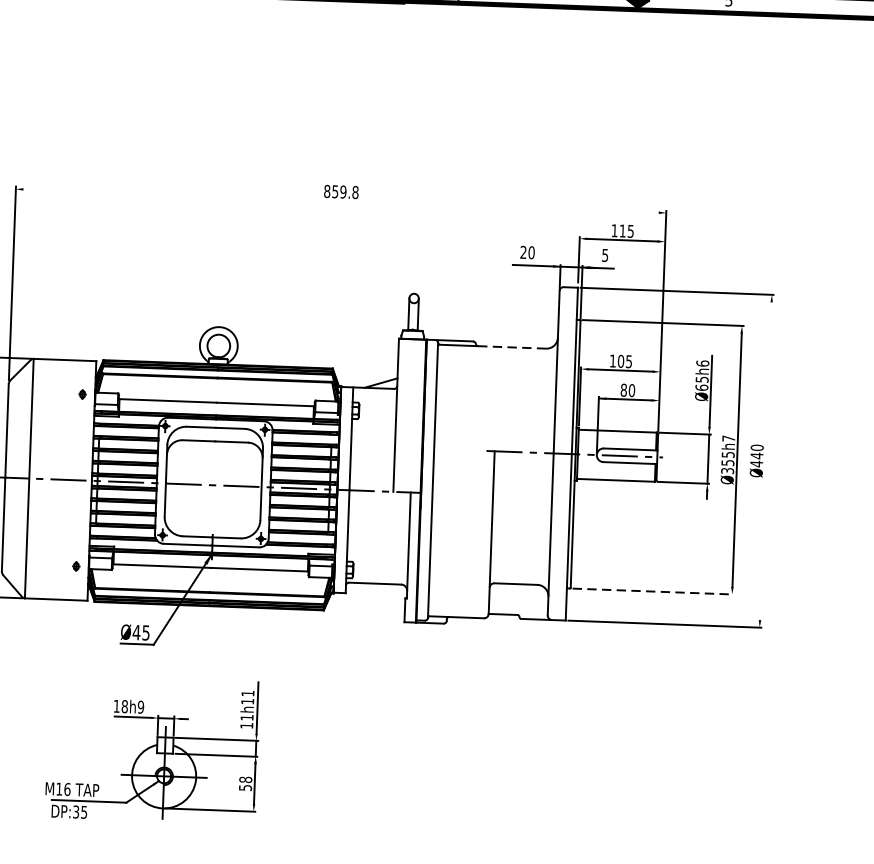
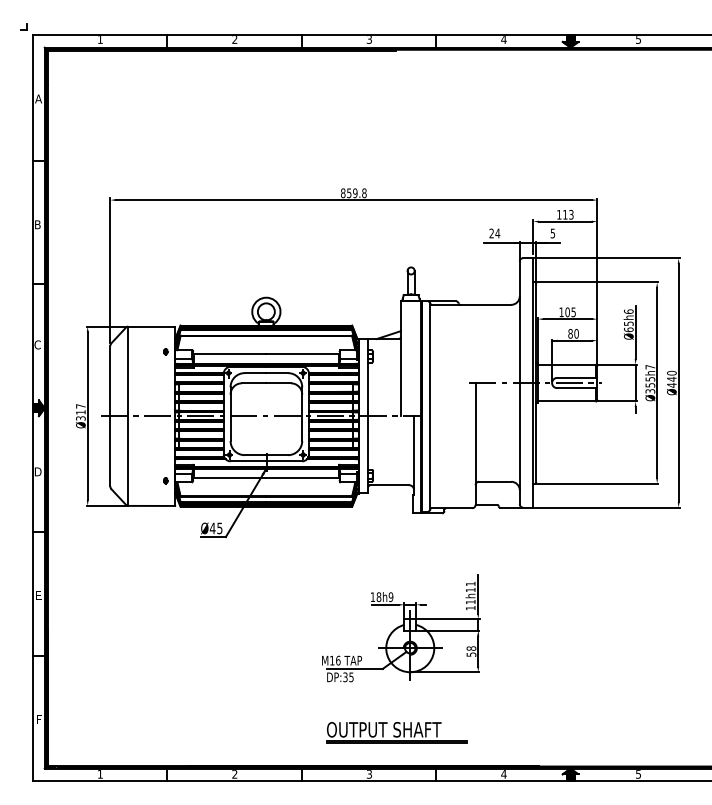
line: (340, 201) -> (353, 200), added
text: (631, 229) -> (571, 213), 115 -> 113
text: (531, 252) -> (497, 233), 20 -> 24
line: (513, 346) -> (486, 304), dashed -> solid
line: (765, 461) -> (678, 383), added
line: (653, 591) -> (598, 483), dashed -> solid
part: (153, 749) -> (401, 628), moved

